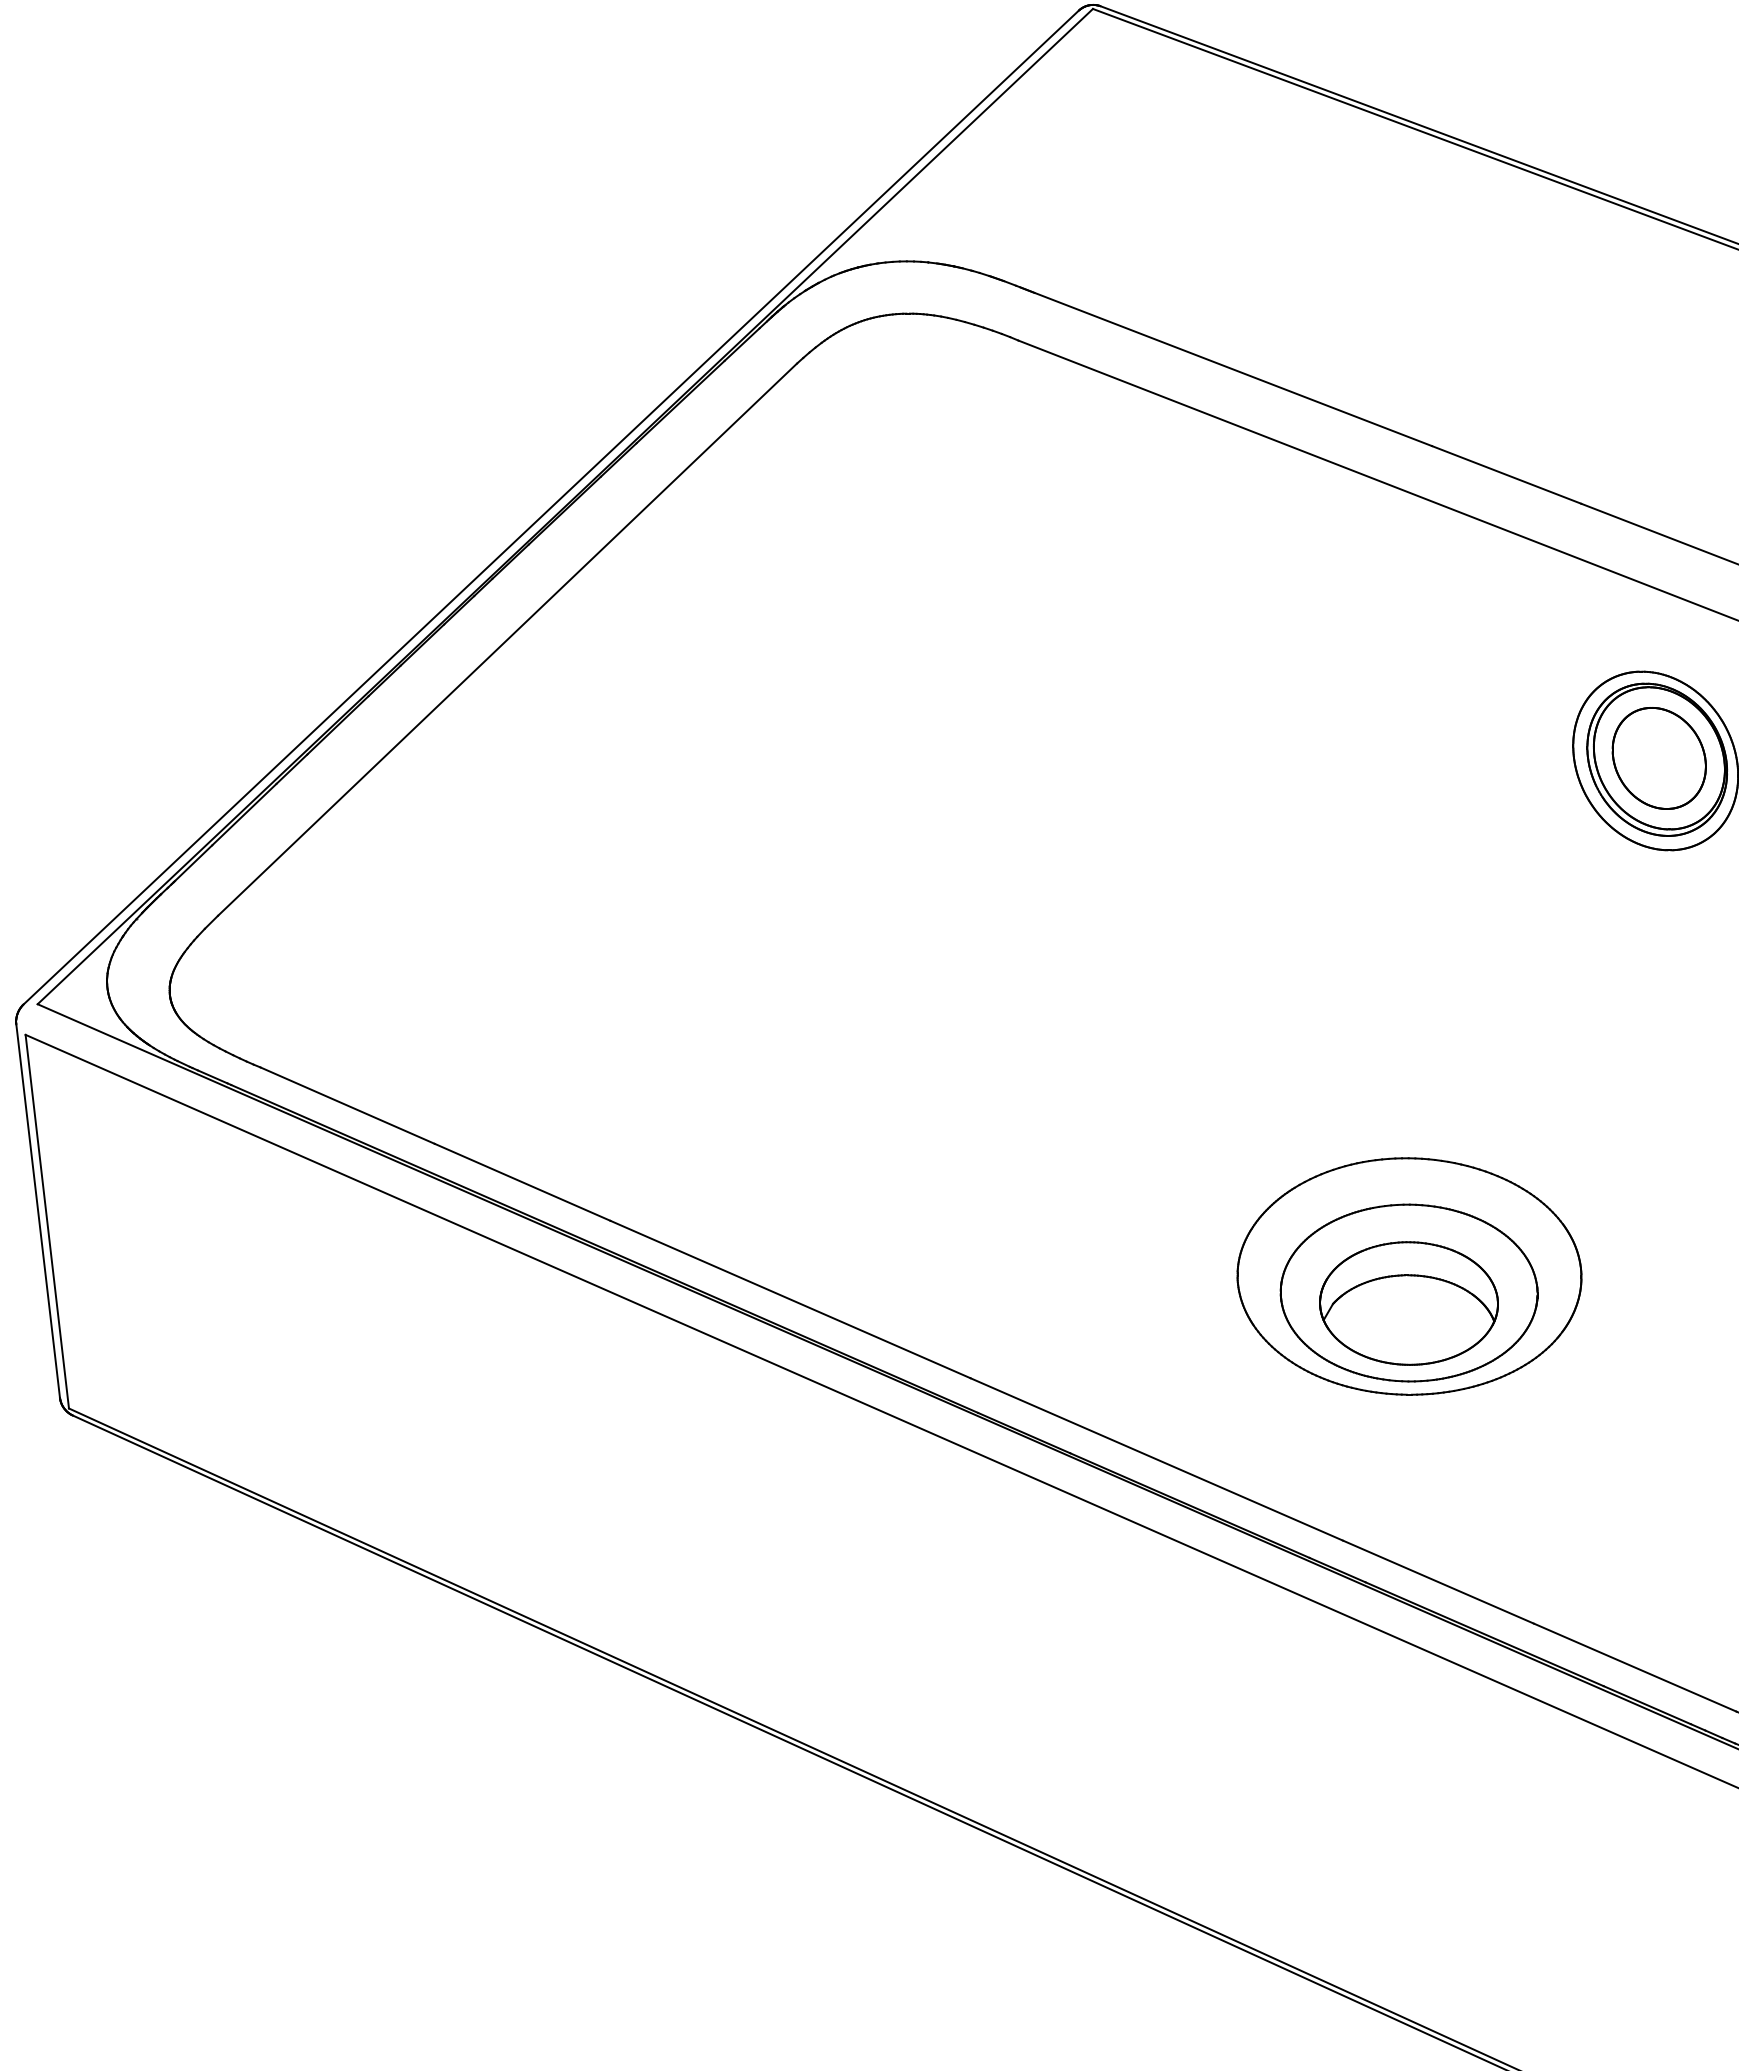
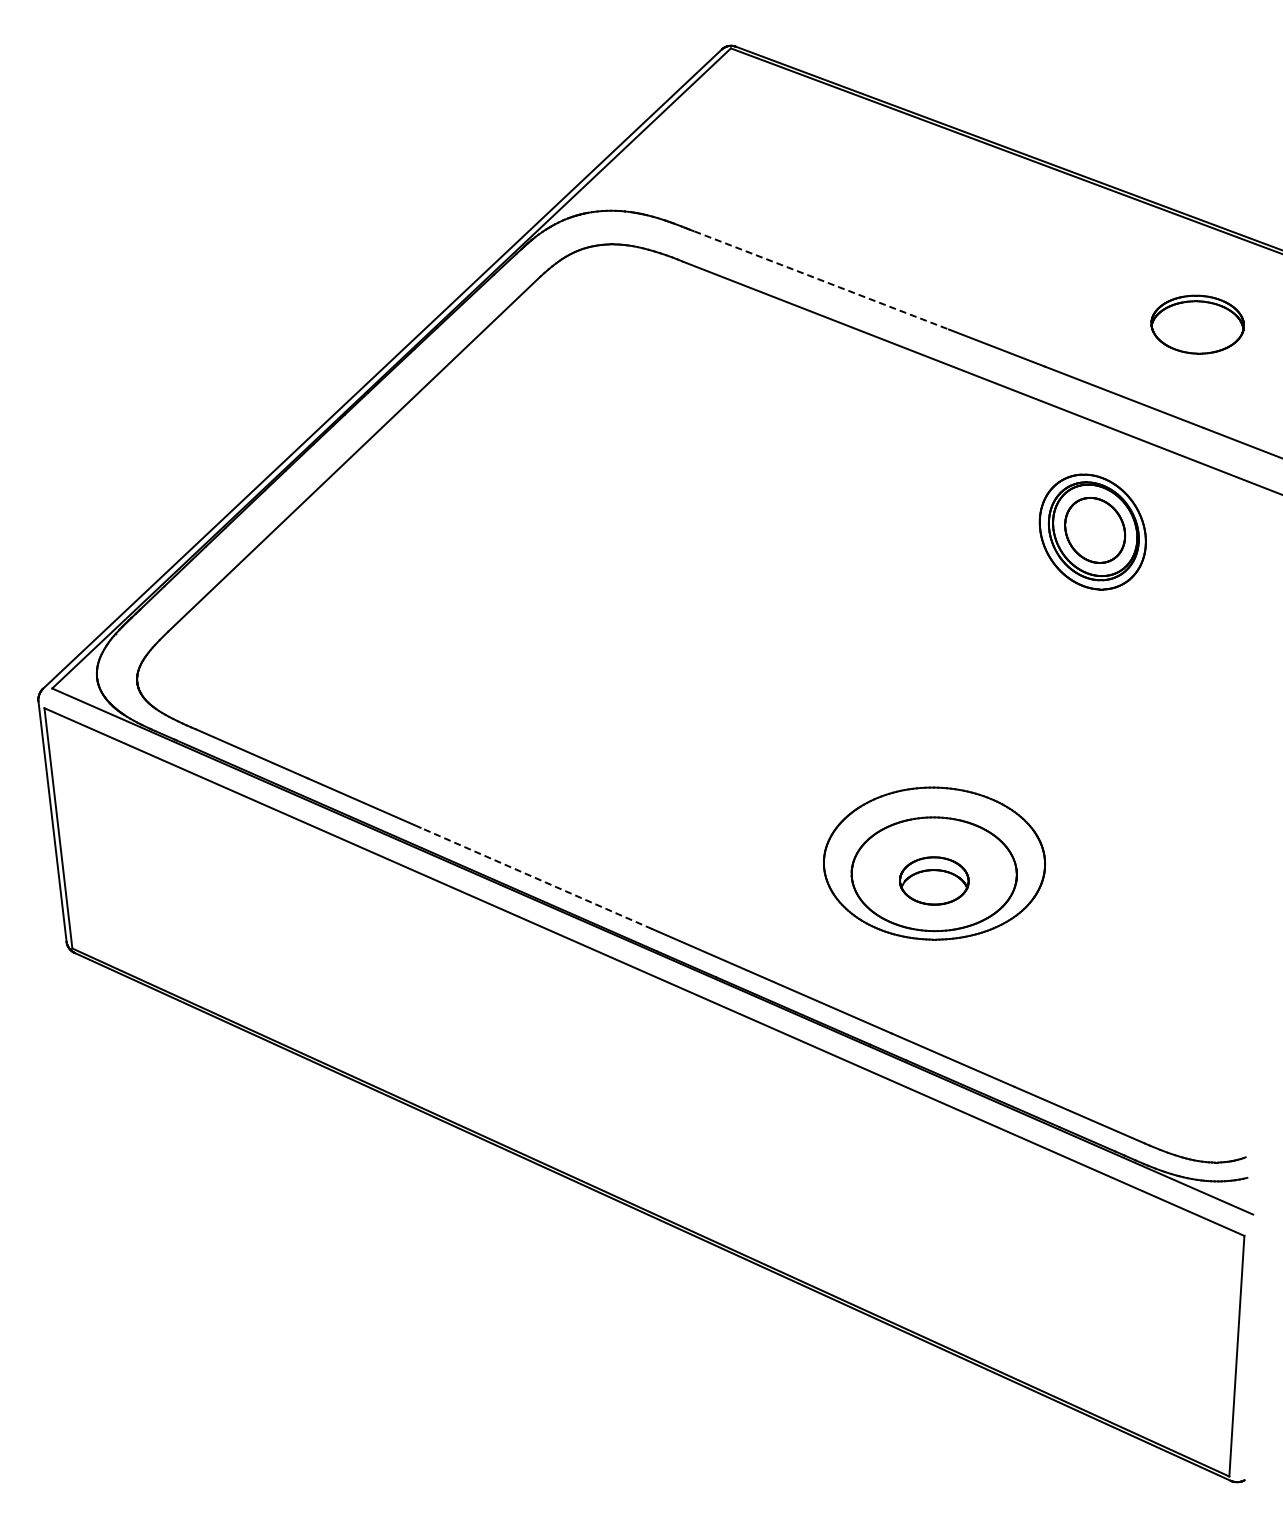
line: (1226, 366) -> (816, 278), solid -> dashed
line: (789, 1299) -> (535, 878), solid -> dashed
part: (1409, 1302) -> (934, 880), size x0.6

